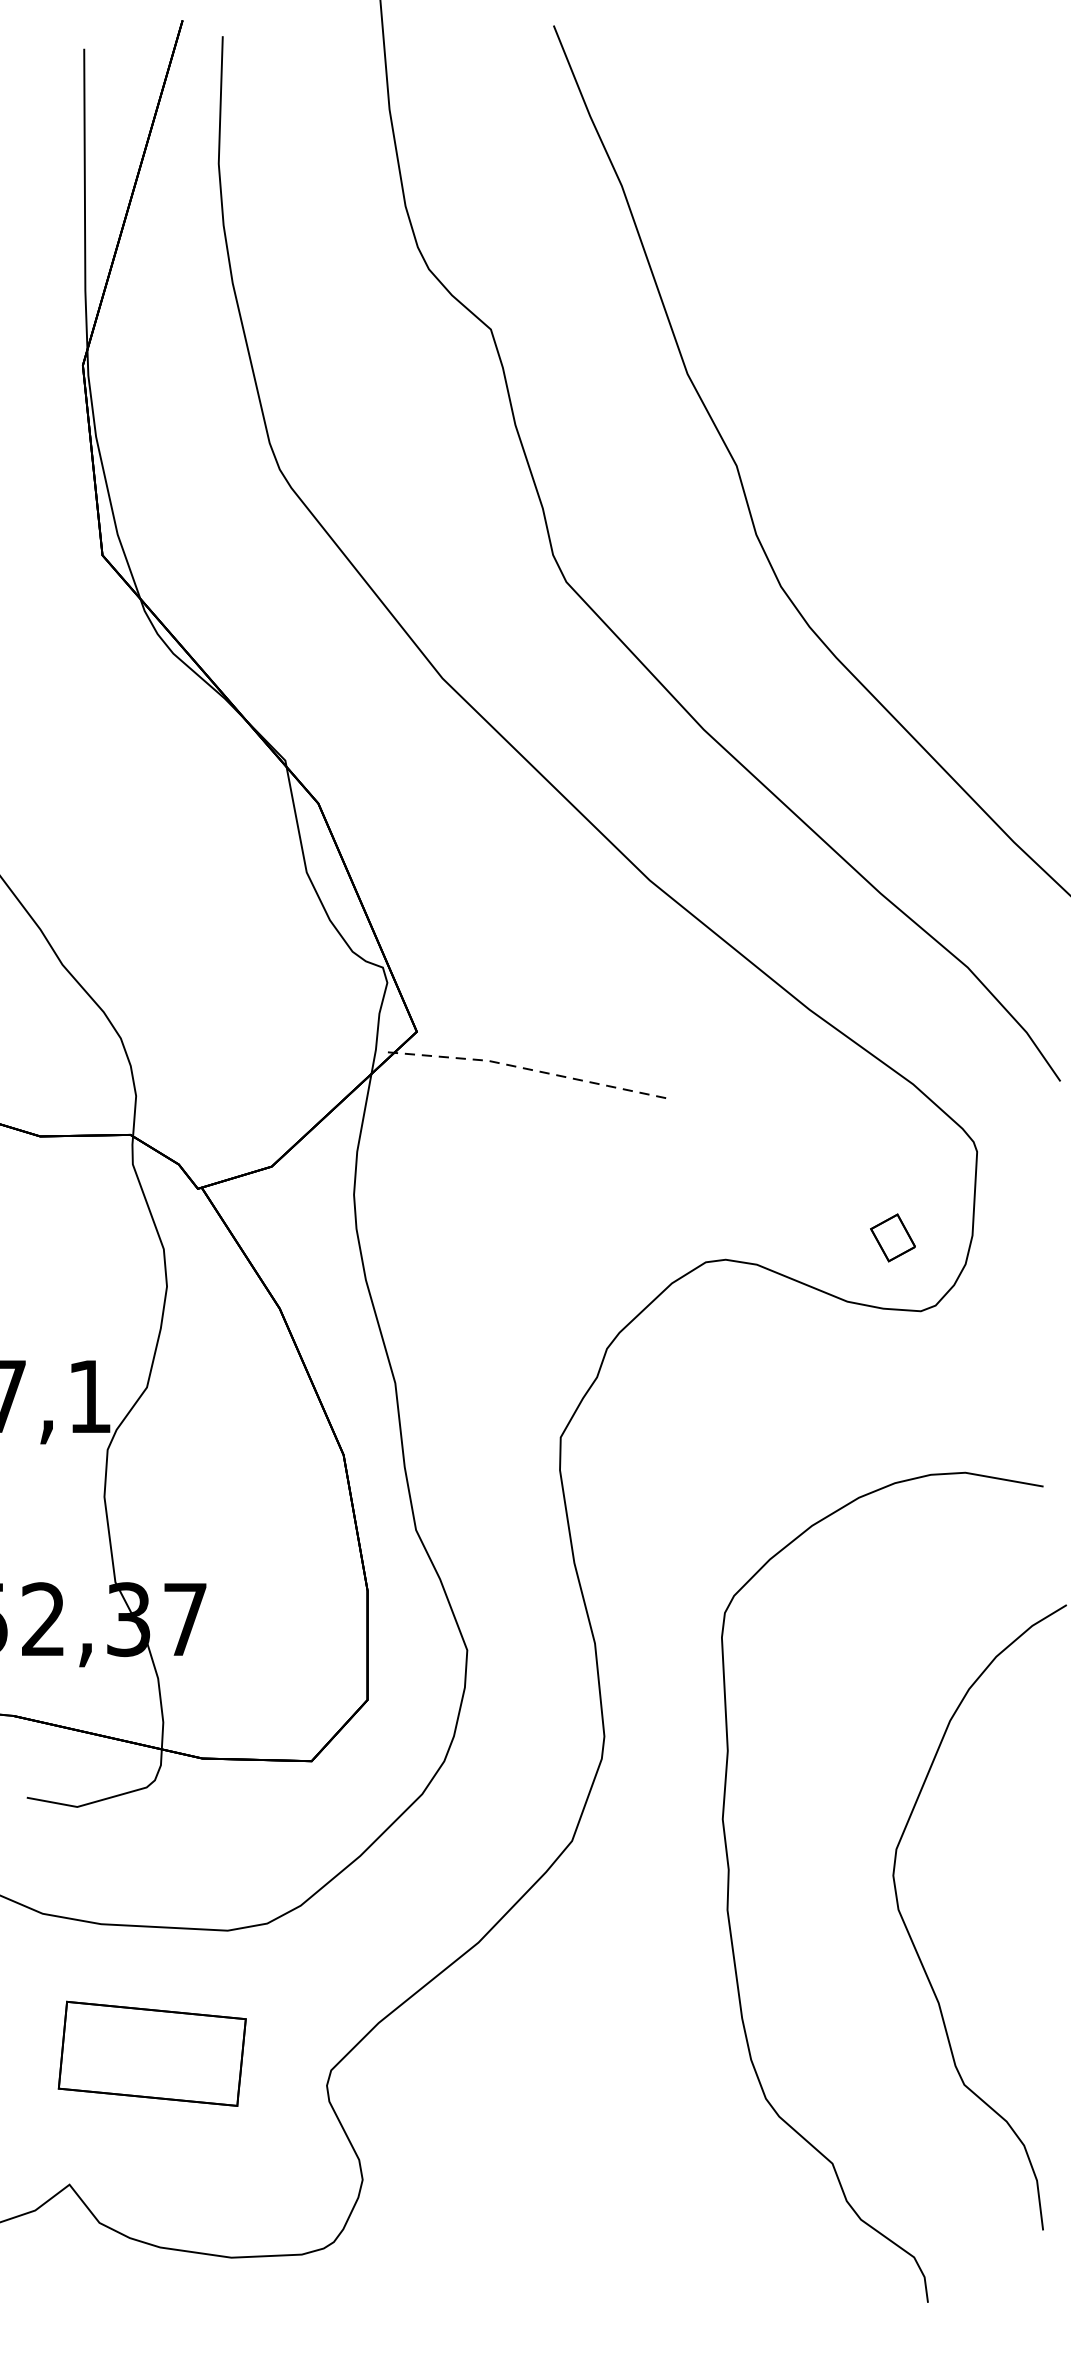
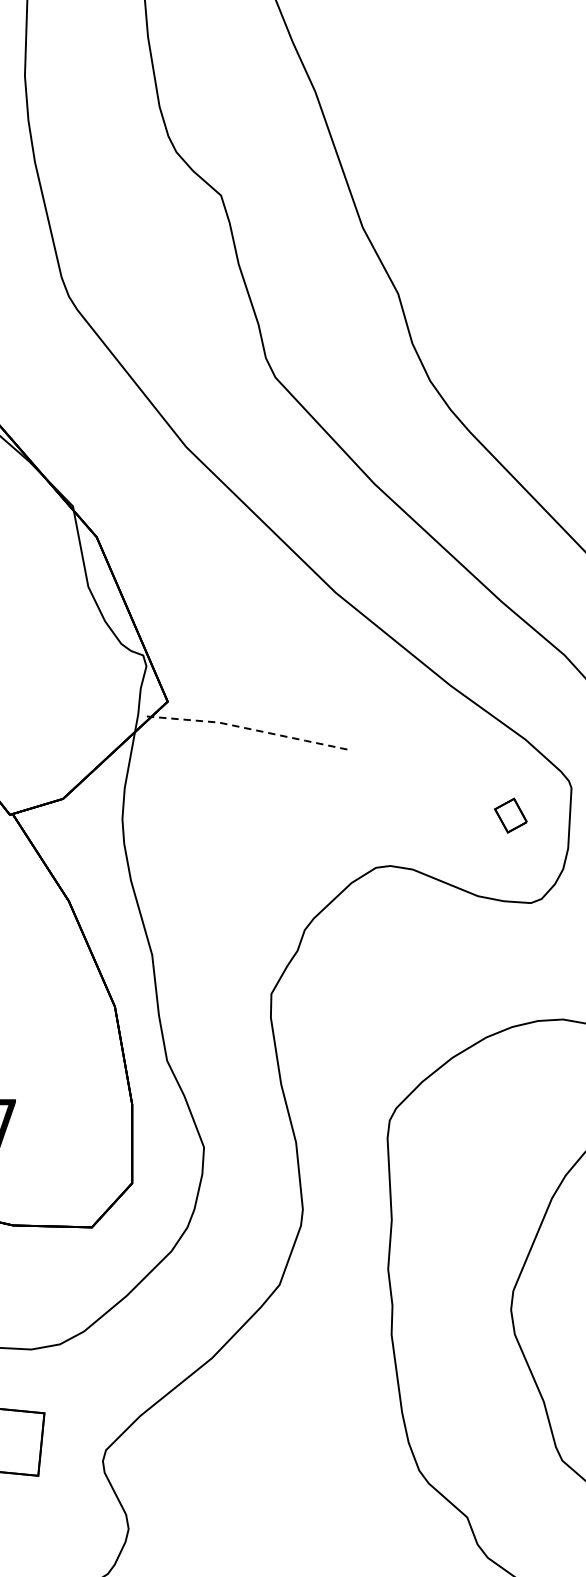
part: (892, 1237) -> (510, 815), moved

